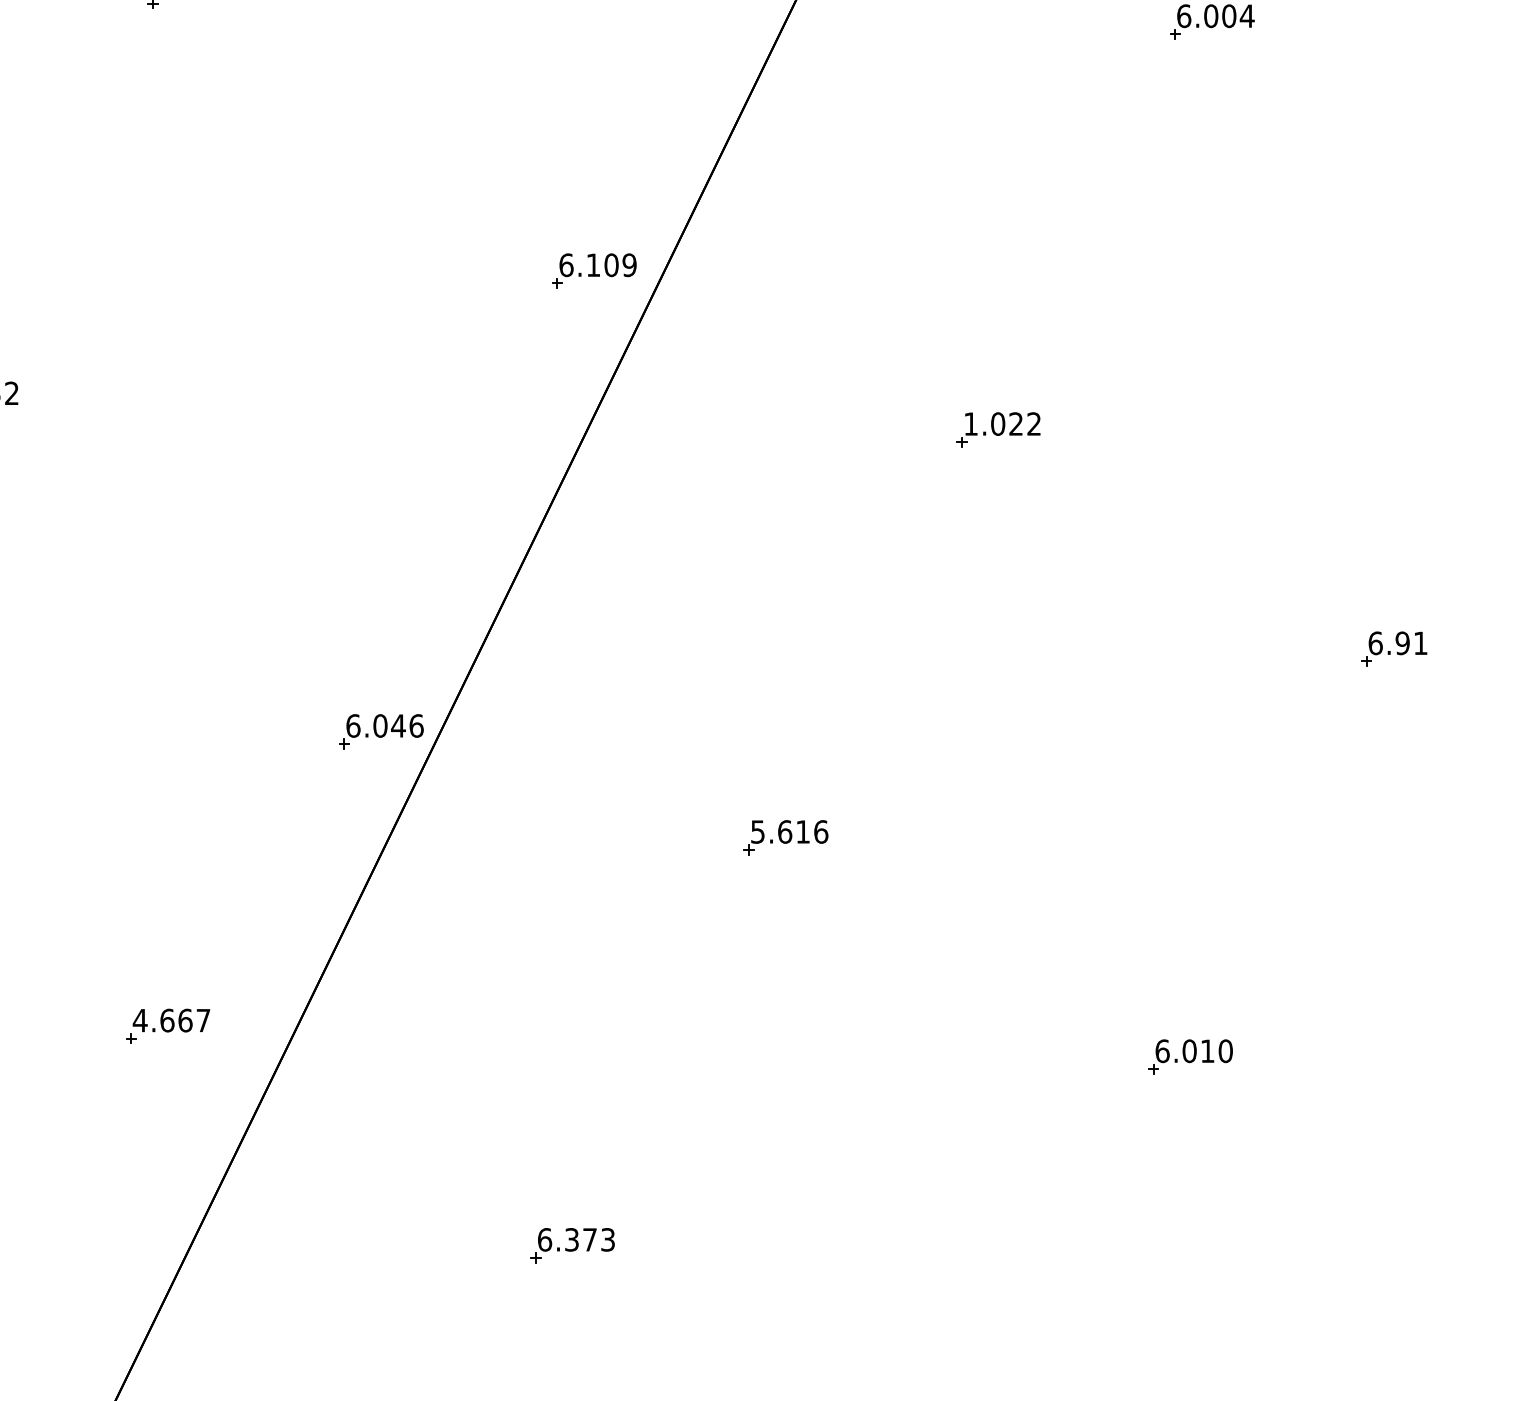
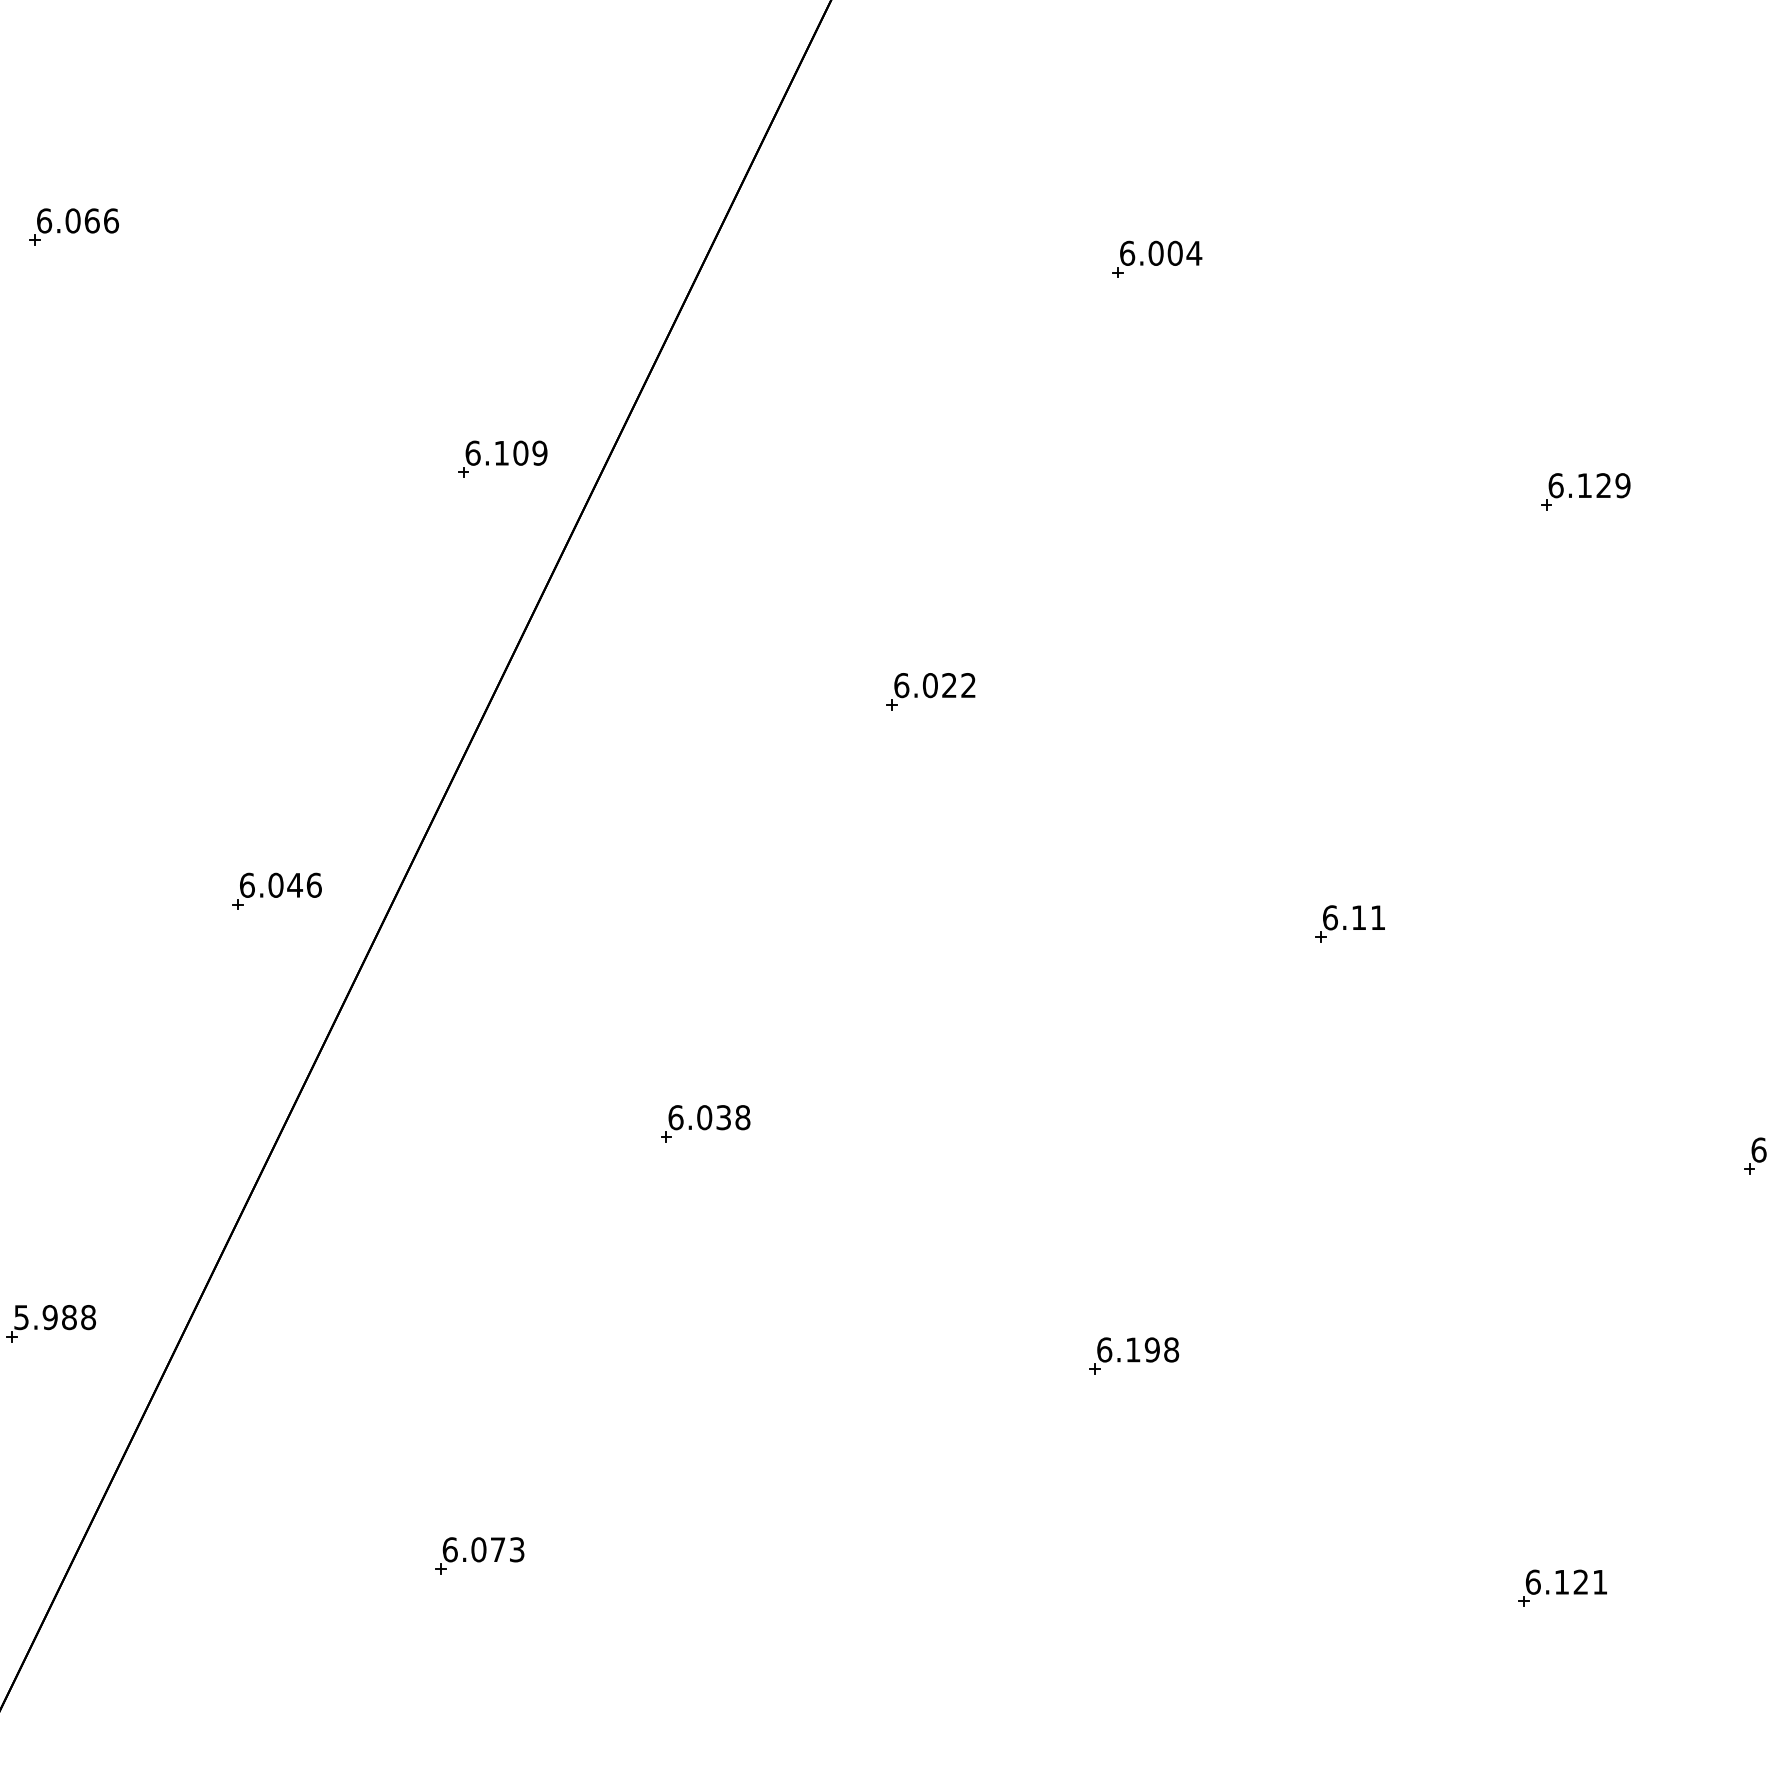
part: (594, 270) -> (502, 458), moved
text: (970, 424) -> (901, 685), 1.022 -> 6.022
text: (1402, 643) -> (1358, 917), 6.91 -> 6.11
part: (380, 730) -> (276, 890), moved
text: (789, 831) -> (709, 1117), 5.616 -> 6.038
text: (171, 1020) -> (54, 1317), 4.667 -> 5.988
text: (1207, 1050) -> (1152, 1349), 6.010 -> 6.198
text: (571, 1239) -> (478, 1549), 6.373 -> 6.073

